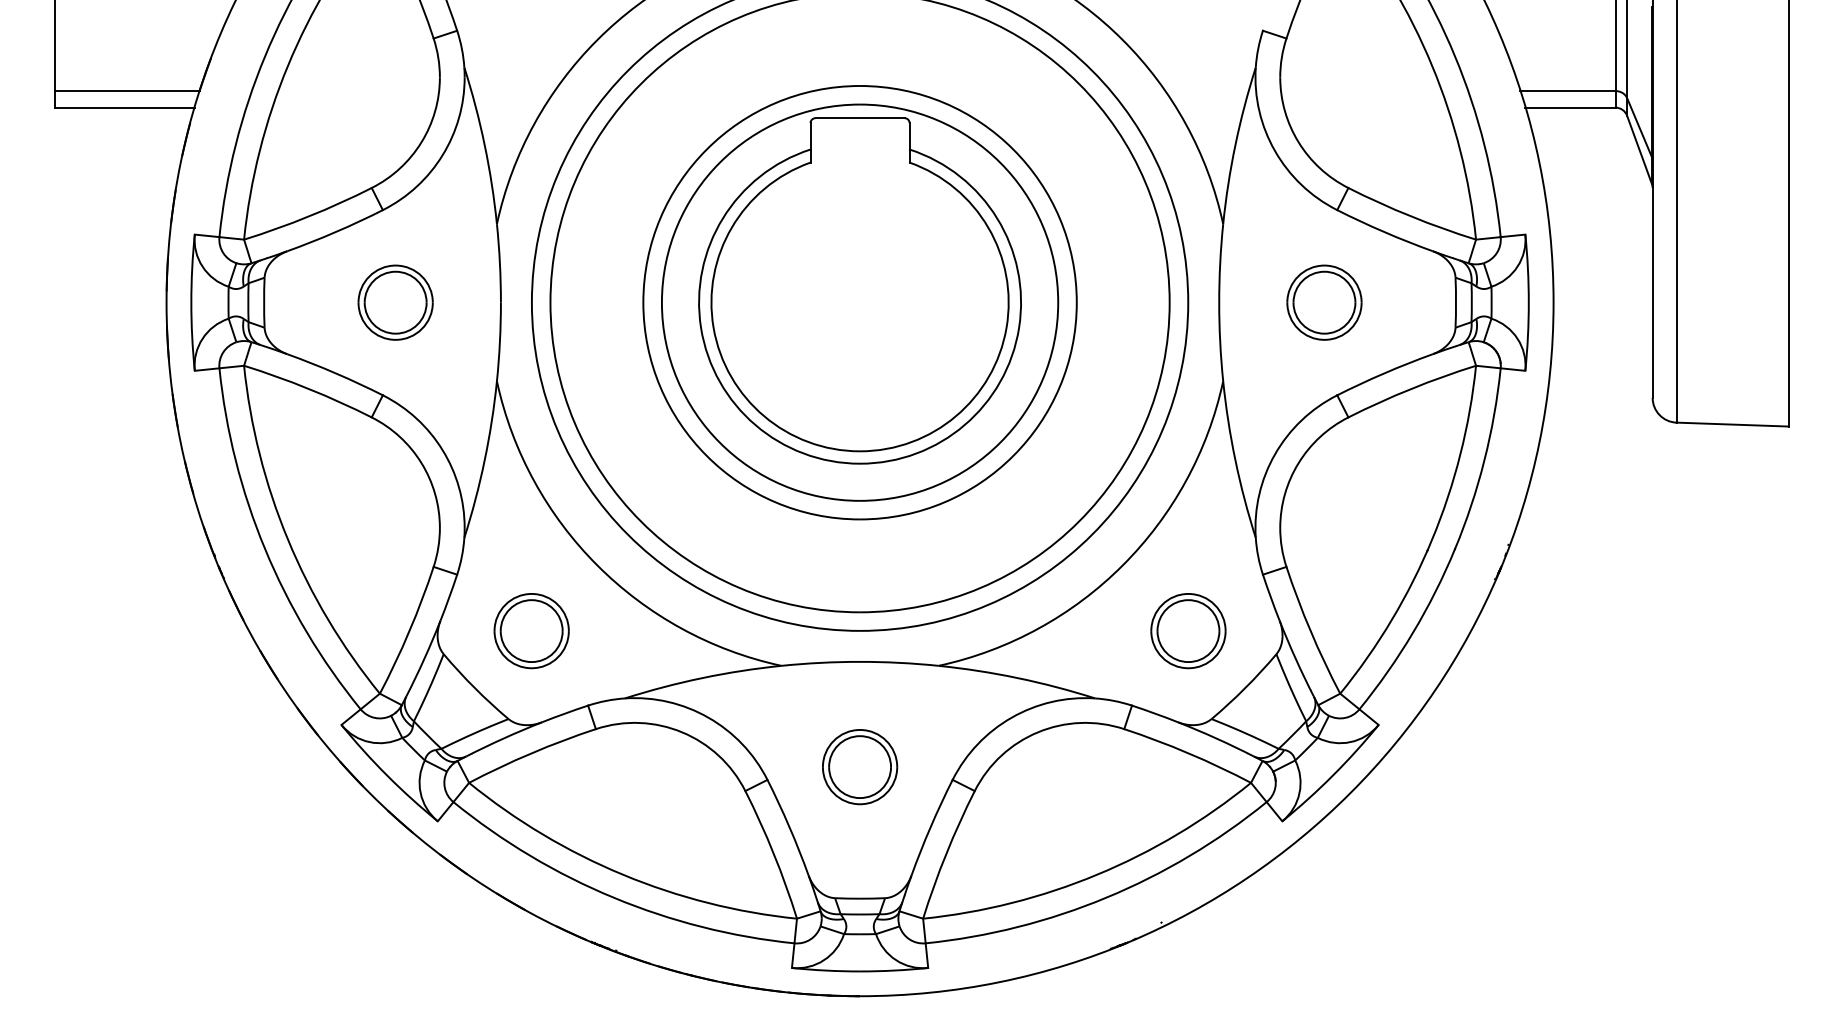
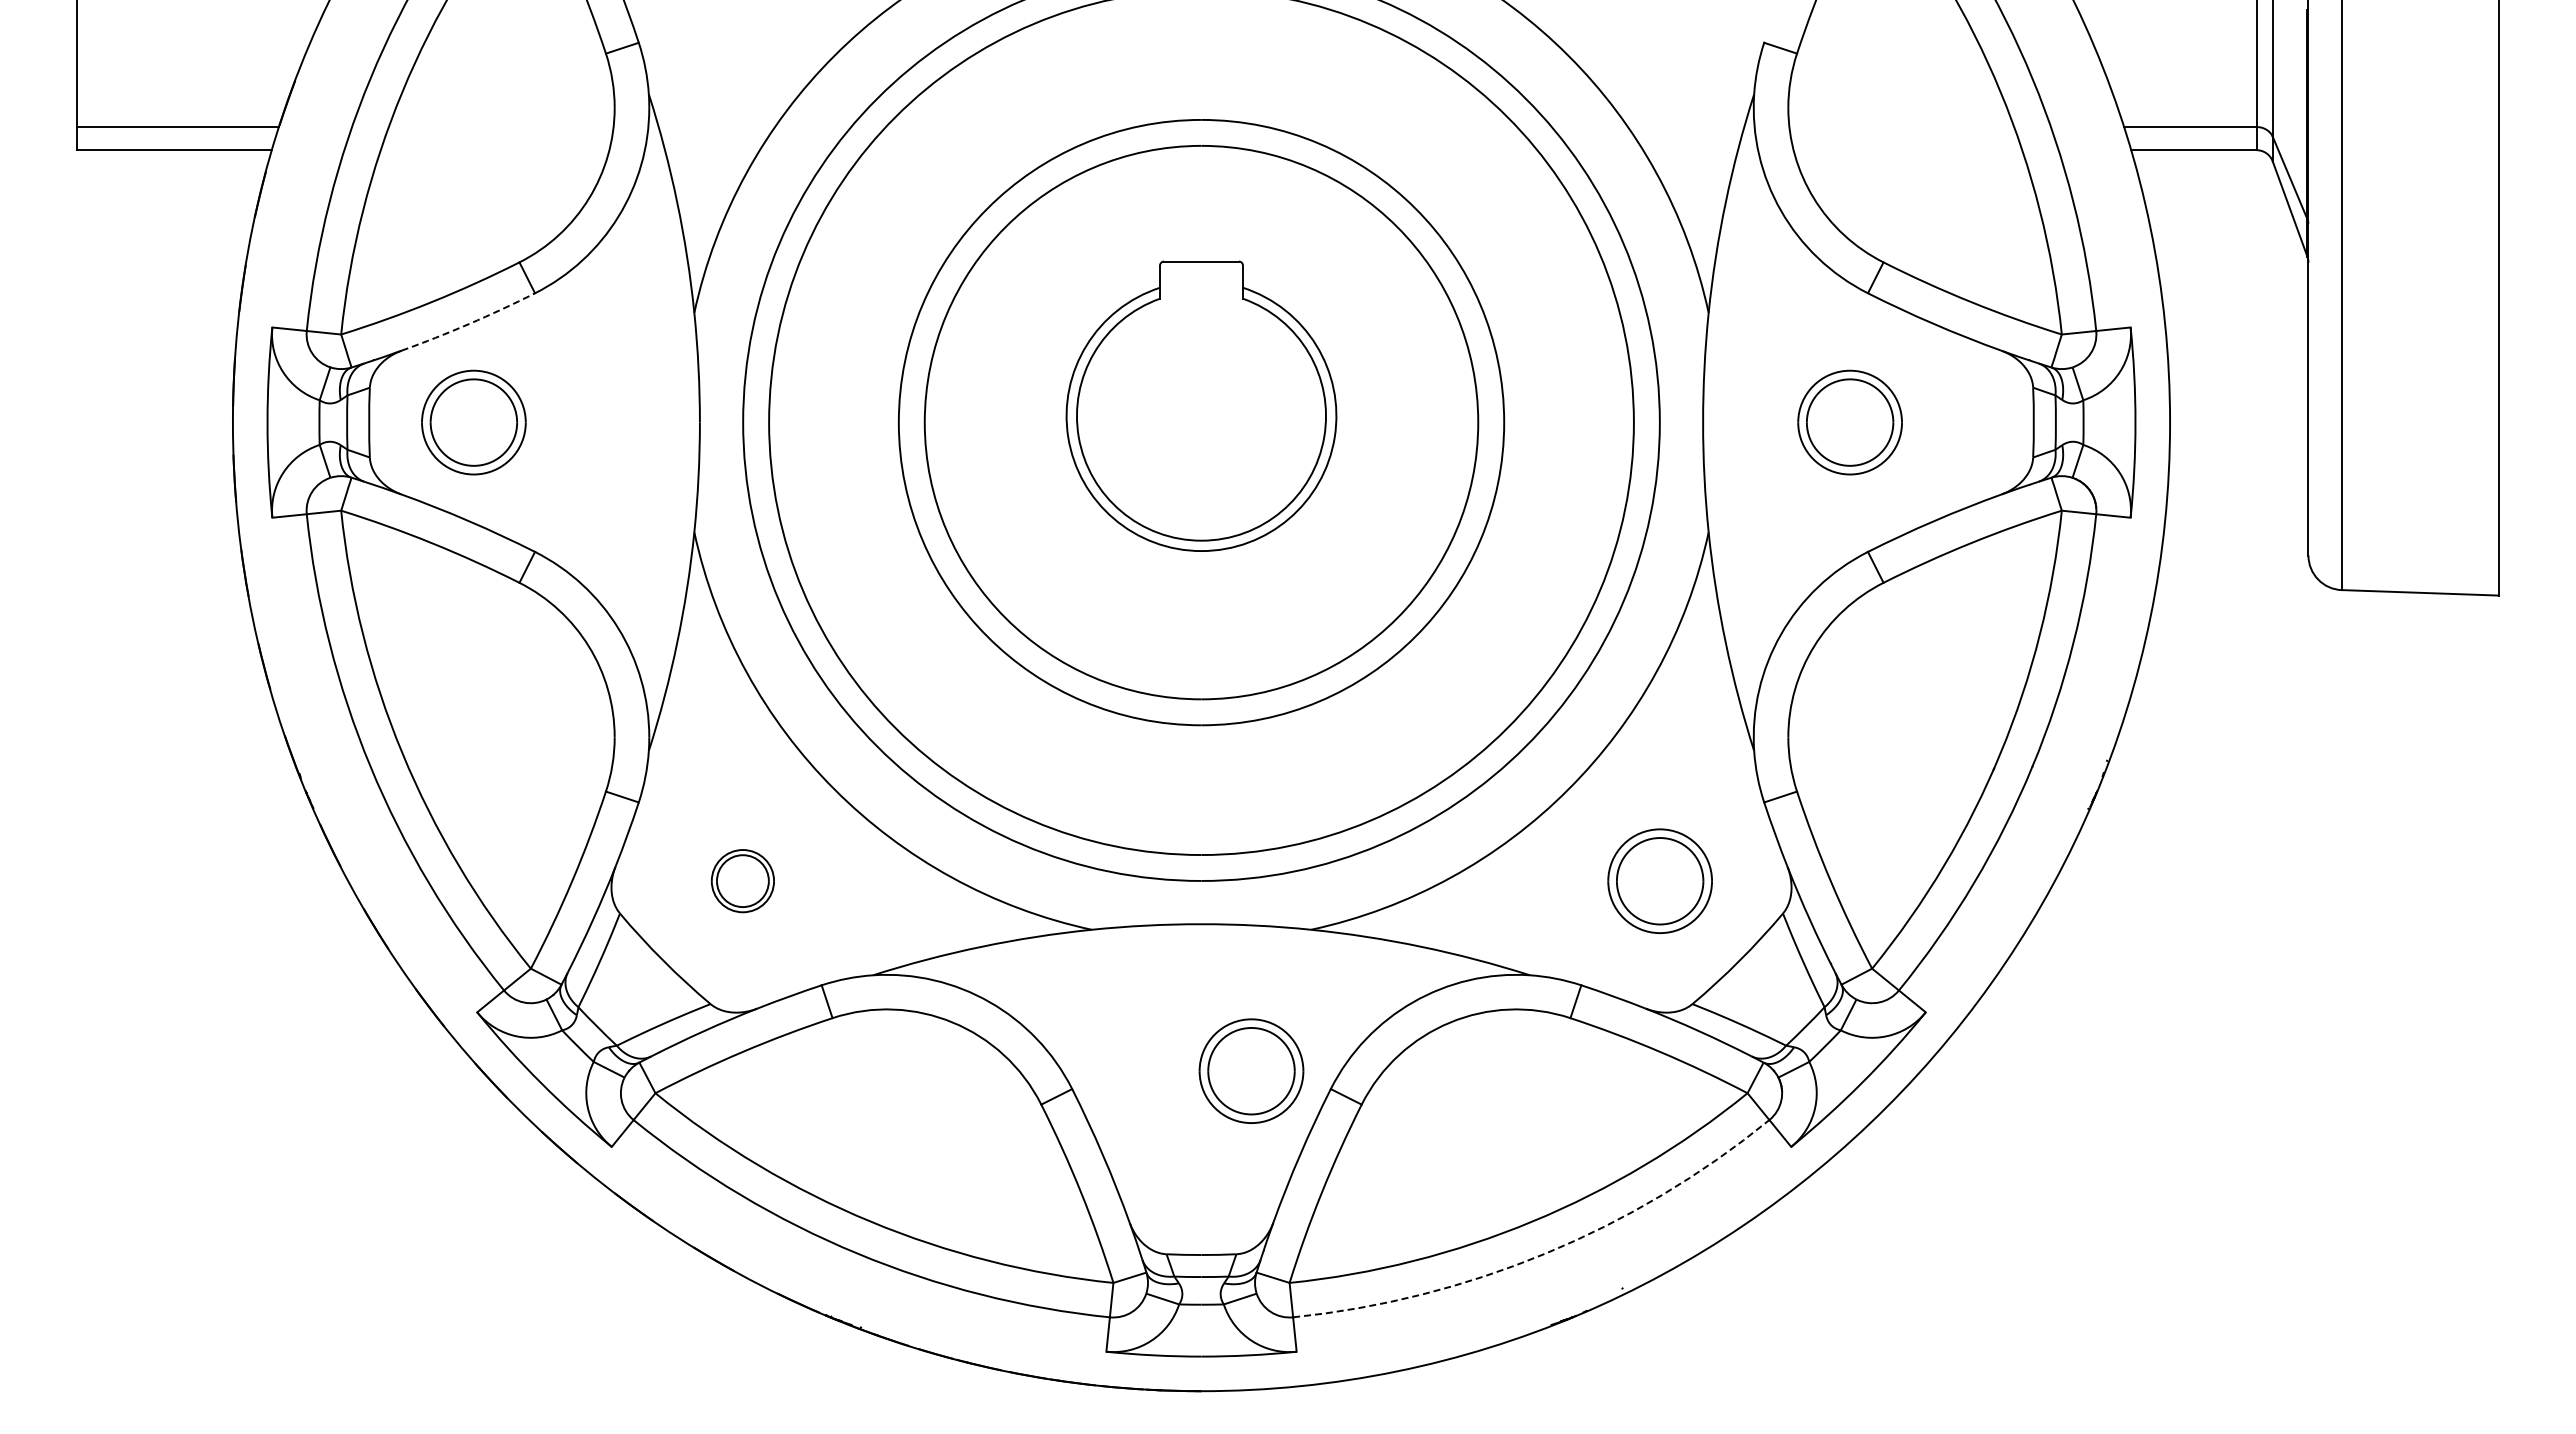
arc: (335, 231) -> (469, 323), solid -> dashed
part: (860, 291) -> (1201, 406), size x0.6
part: (395, 302) -> (473, 422), moved
part: (531, 630) -> (742, 880), size x0.6
part: (860, 766) -> (1251, 1070), moved
arc: (1106, 897) -> (1545, 1253), solid -> dashed

